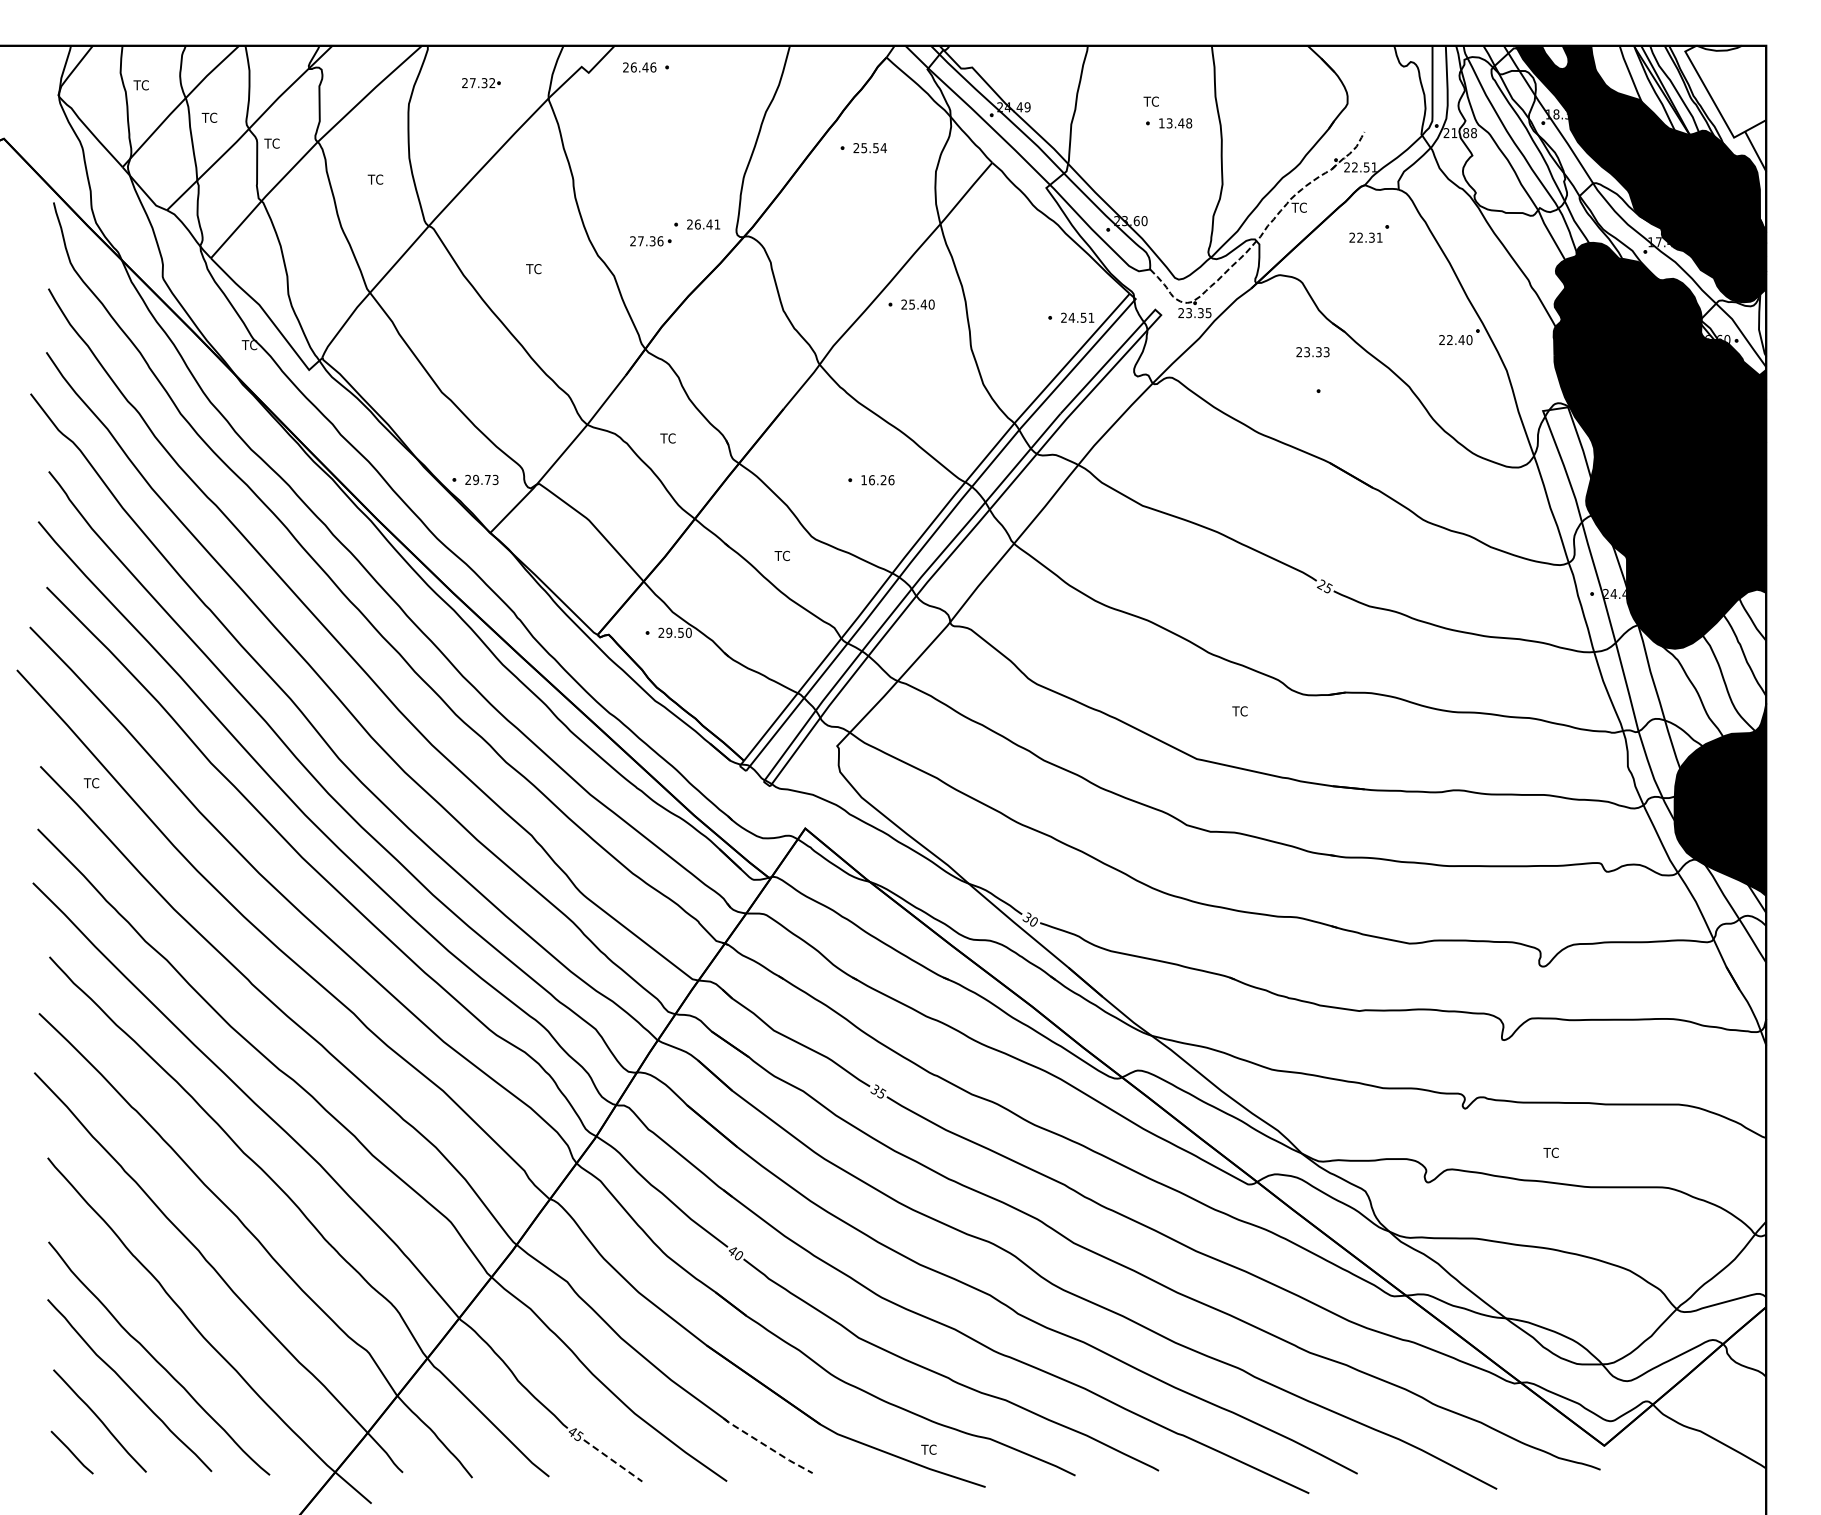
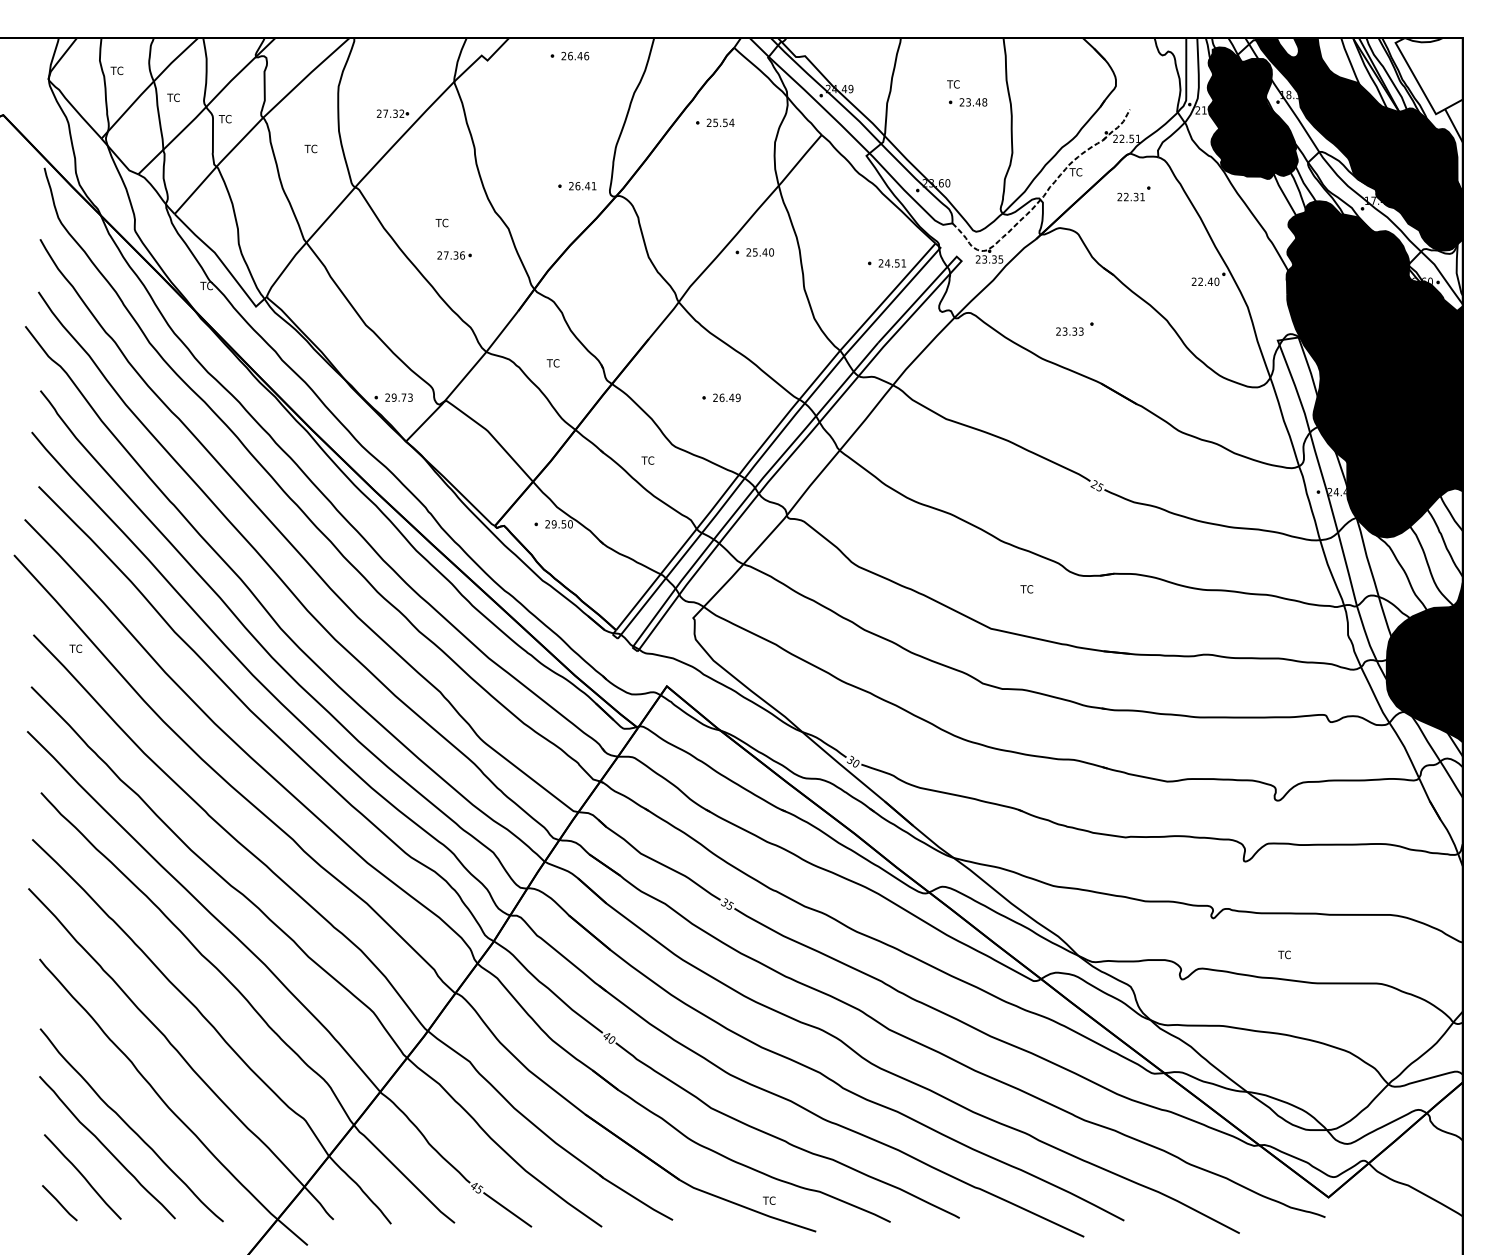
text: (639, 67) -> (575, 56), moved
part: (481, 83) -> (392, 114), moved
text: (1161, 123) -> (961, 102), 13.48 -> 23.48
fill: (1512, 136) -> (1252, 113), added
part: (650, 241) -> (454, 255), moved
text: (1312, 352) -> (1069, 331), moved
text: (877, 480) -> (726, 398), 16.26 -> 26.49
line: (767, 1446) -> (635, 1198), dashed -> solid
line: (612, 1460) -> (507, 1209), dashed -> solid

